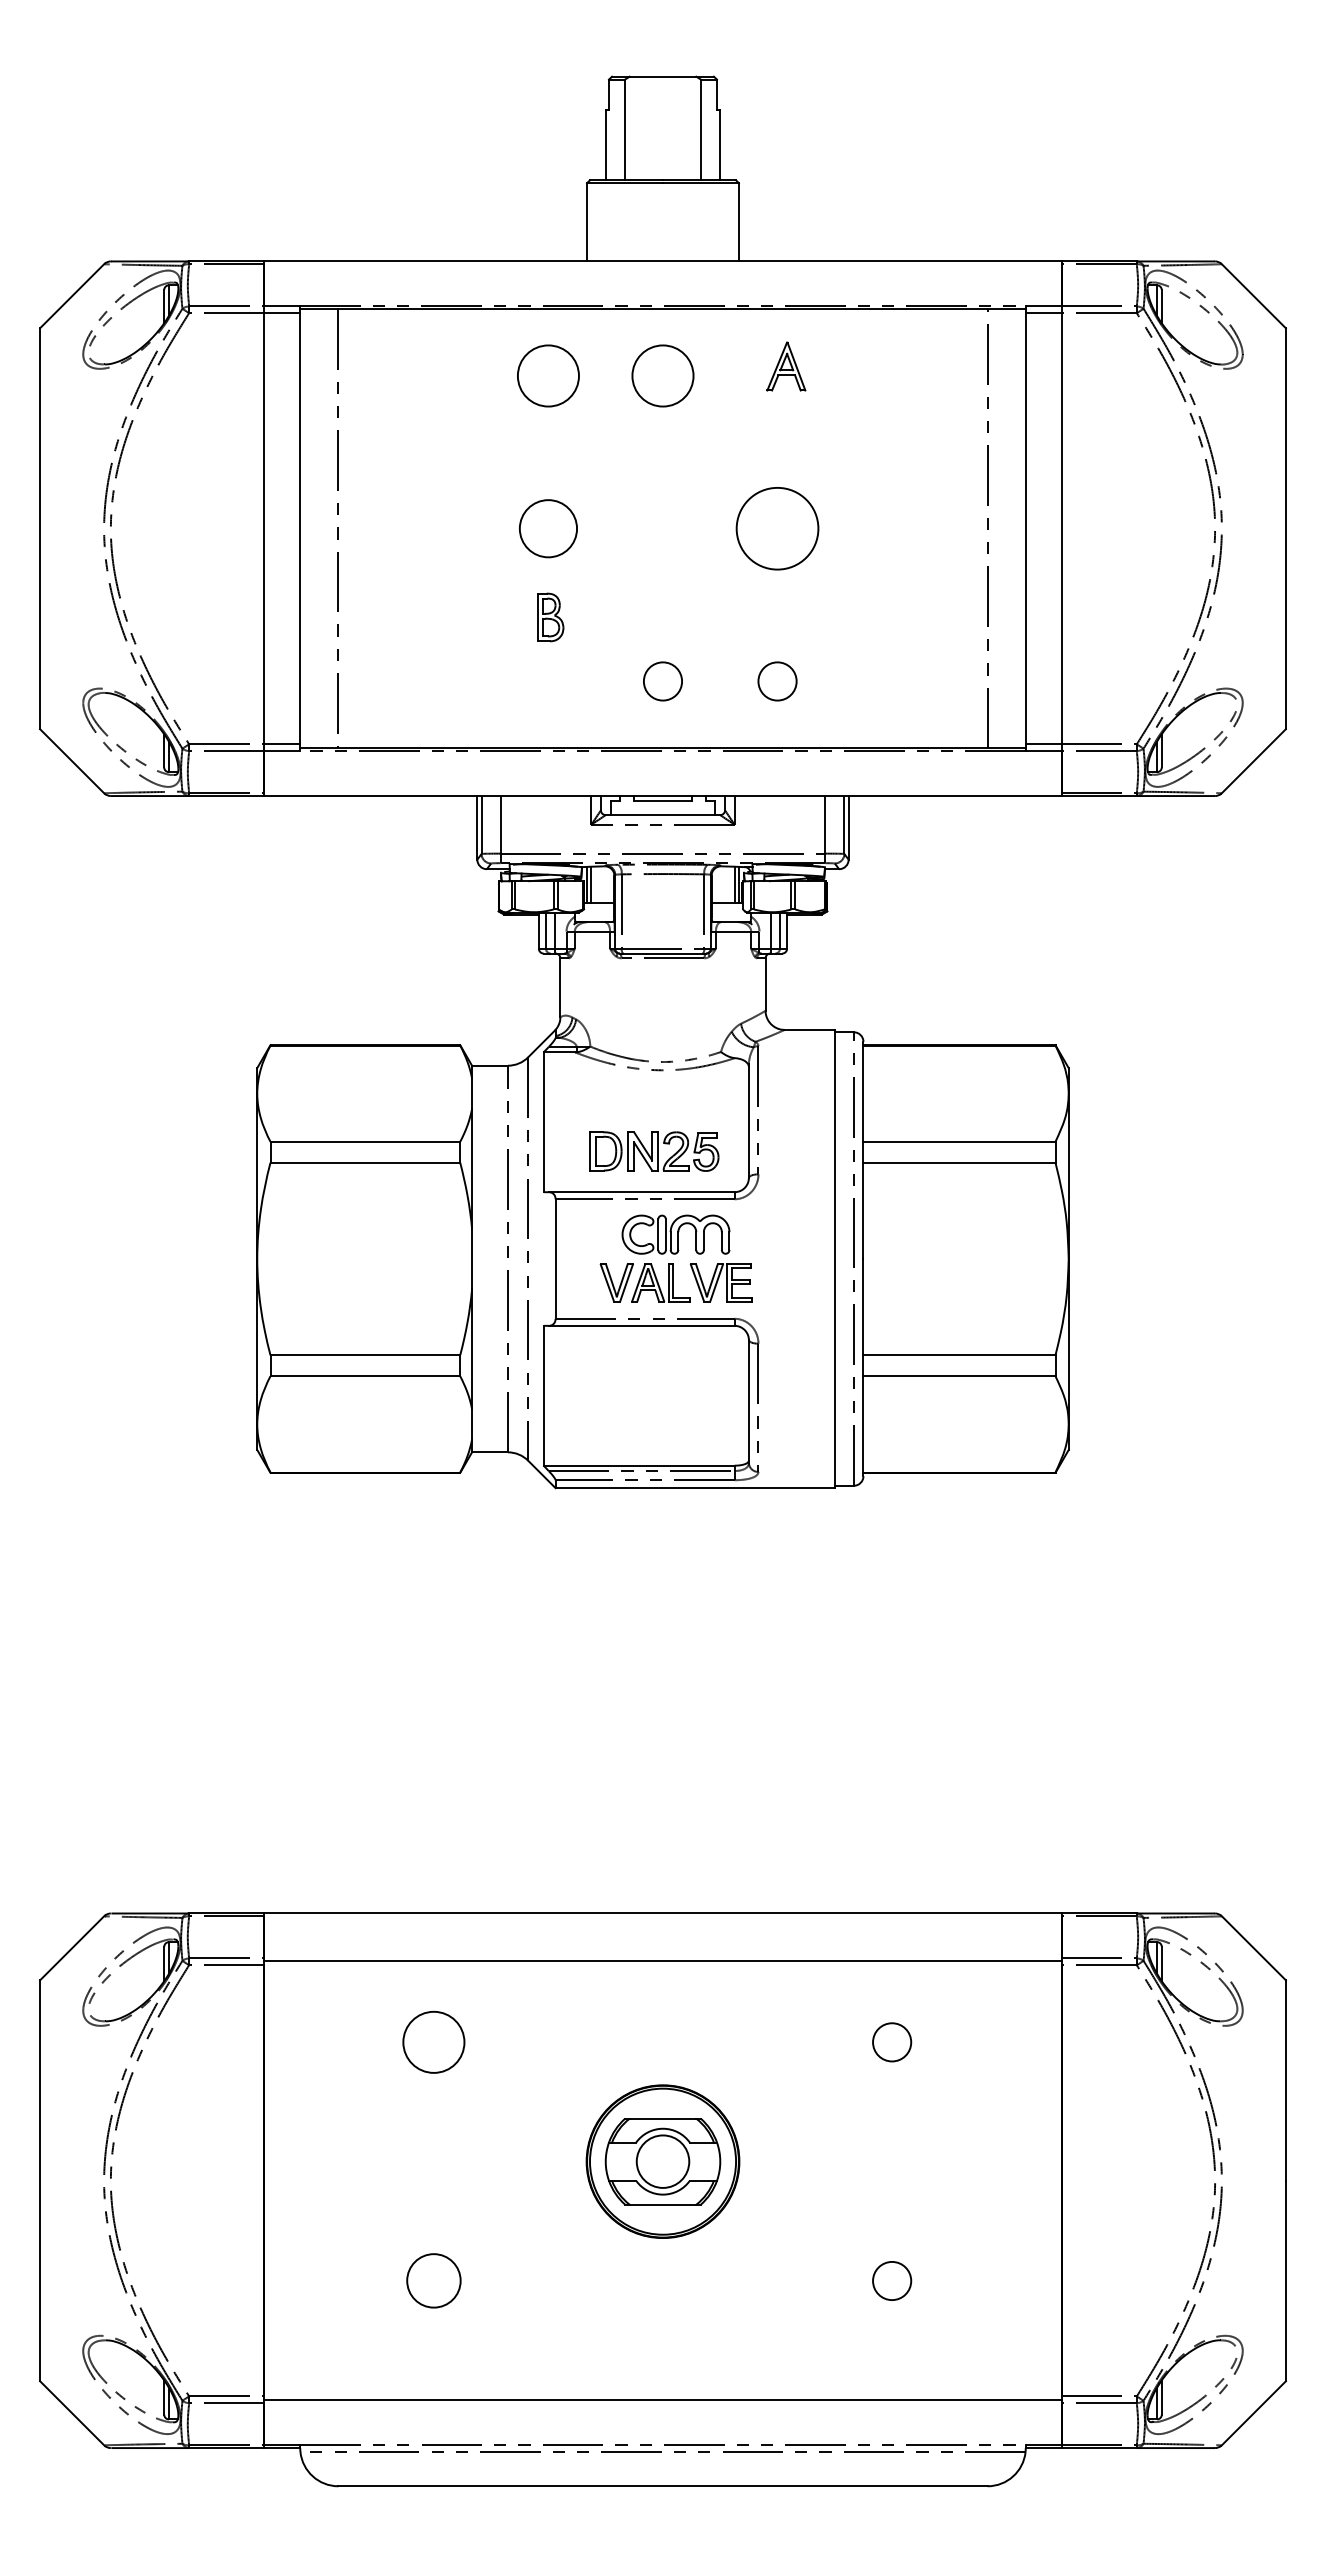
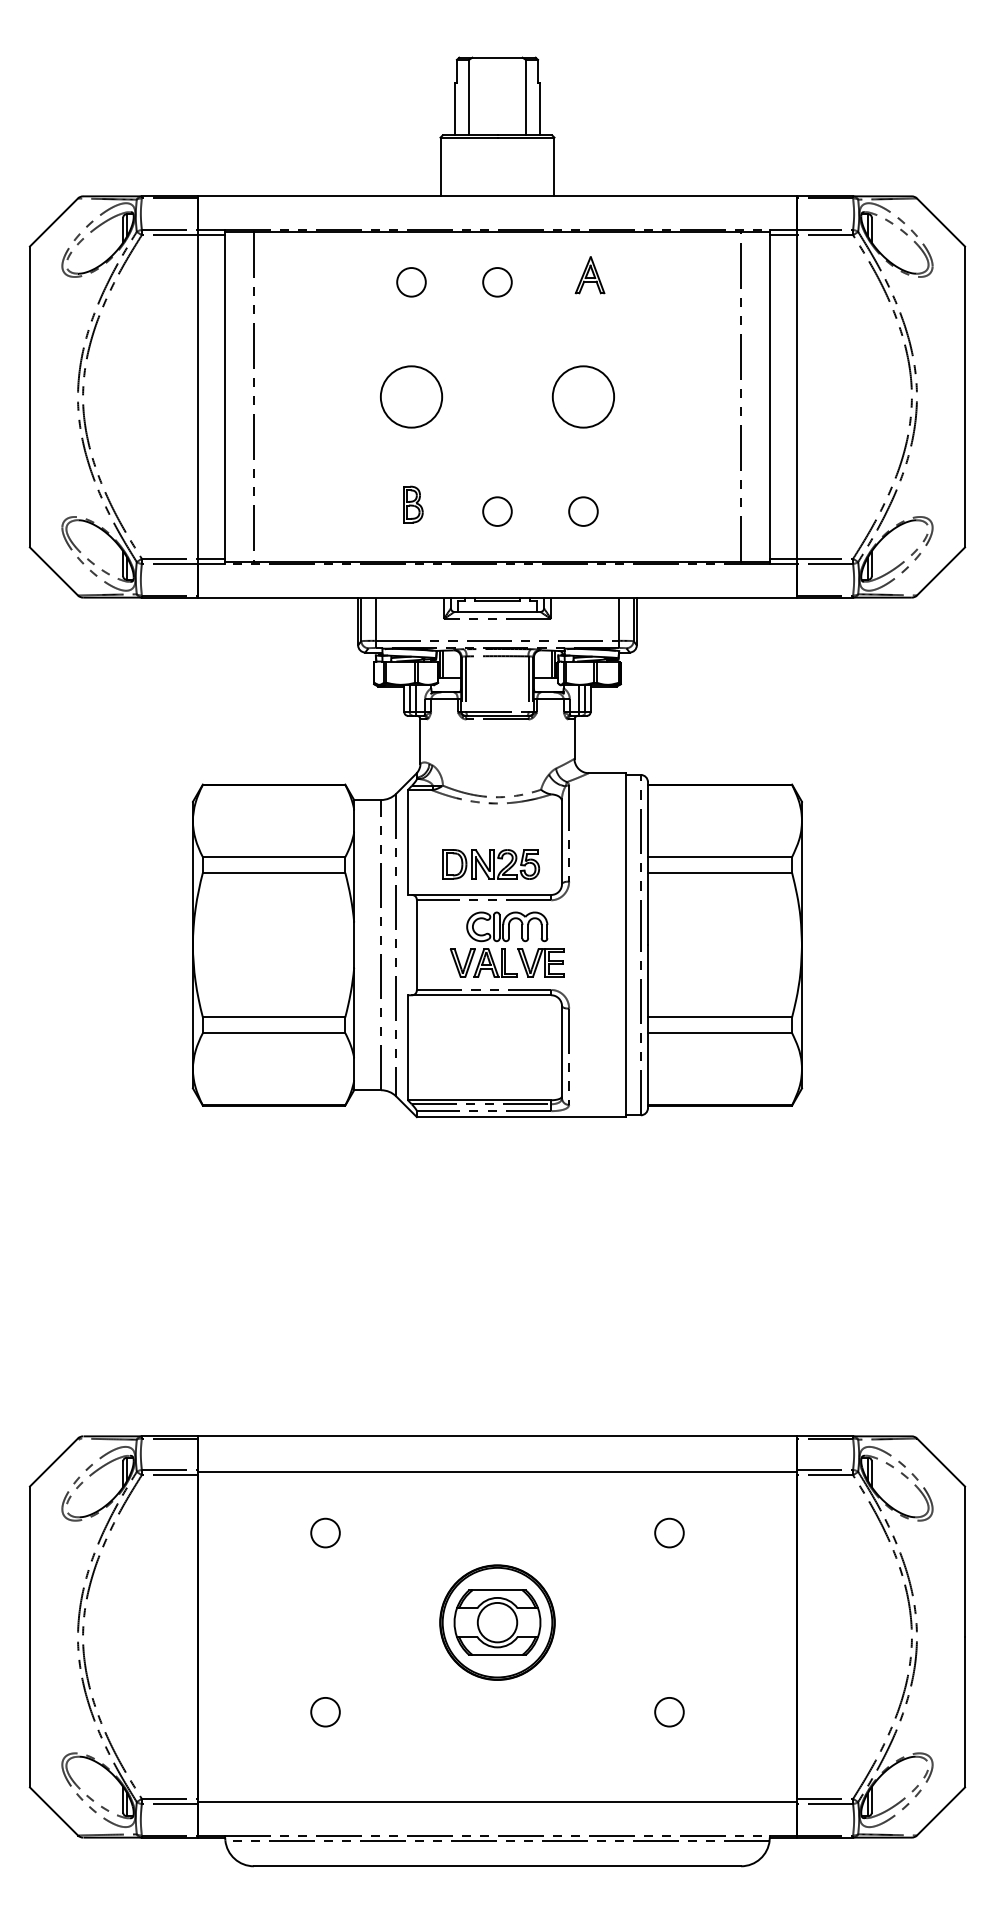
circle: (548, 376) -> (411, 282), size x0.62
circle: (663, 376) -> (497, 282), size x0.62
circle: (548, 528) -> (411, 396), size x1.43
part: (551, 617) -> (413, 504), moved
circle: (433, 2041) -> (325, 1532), size x0.62
circle: (433, 2281) -> (325, 1712), size x0.71

